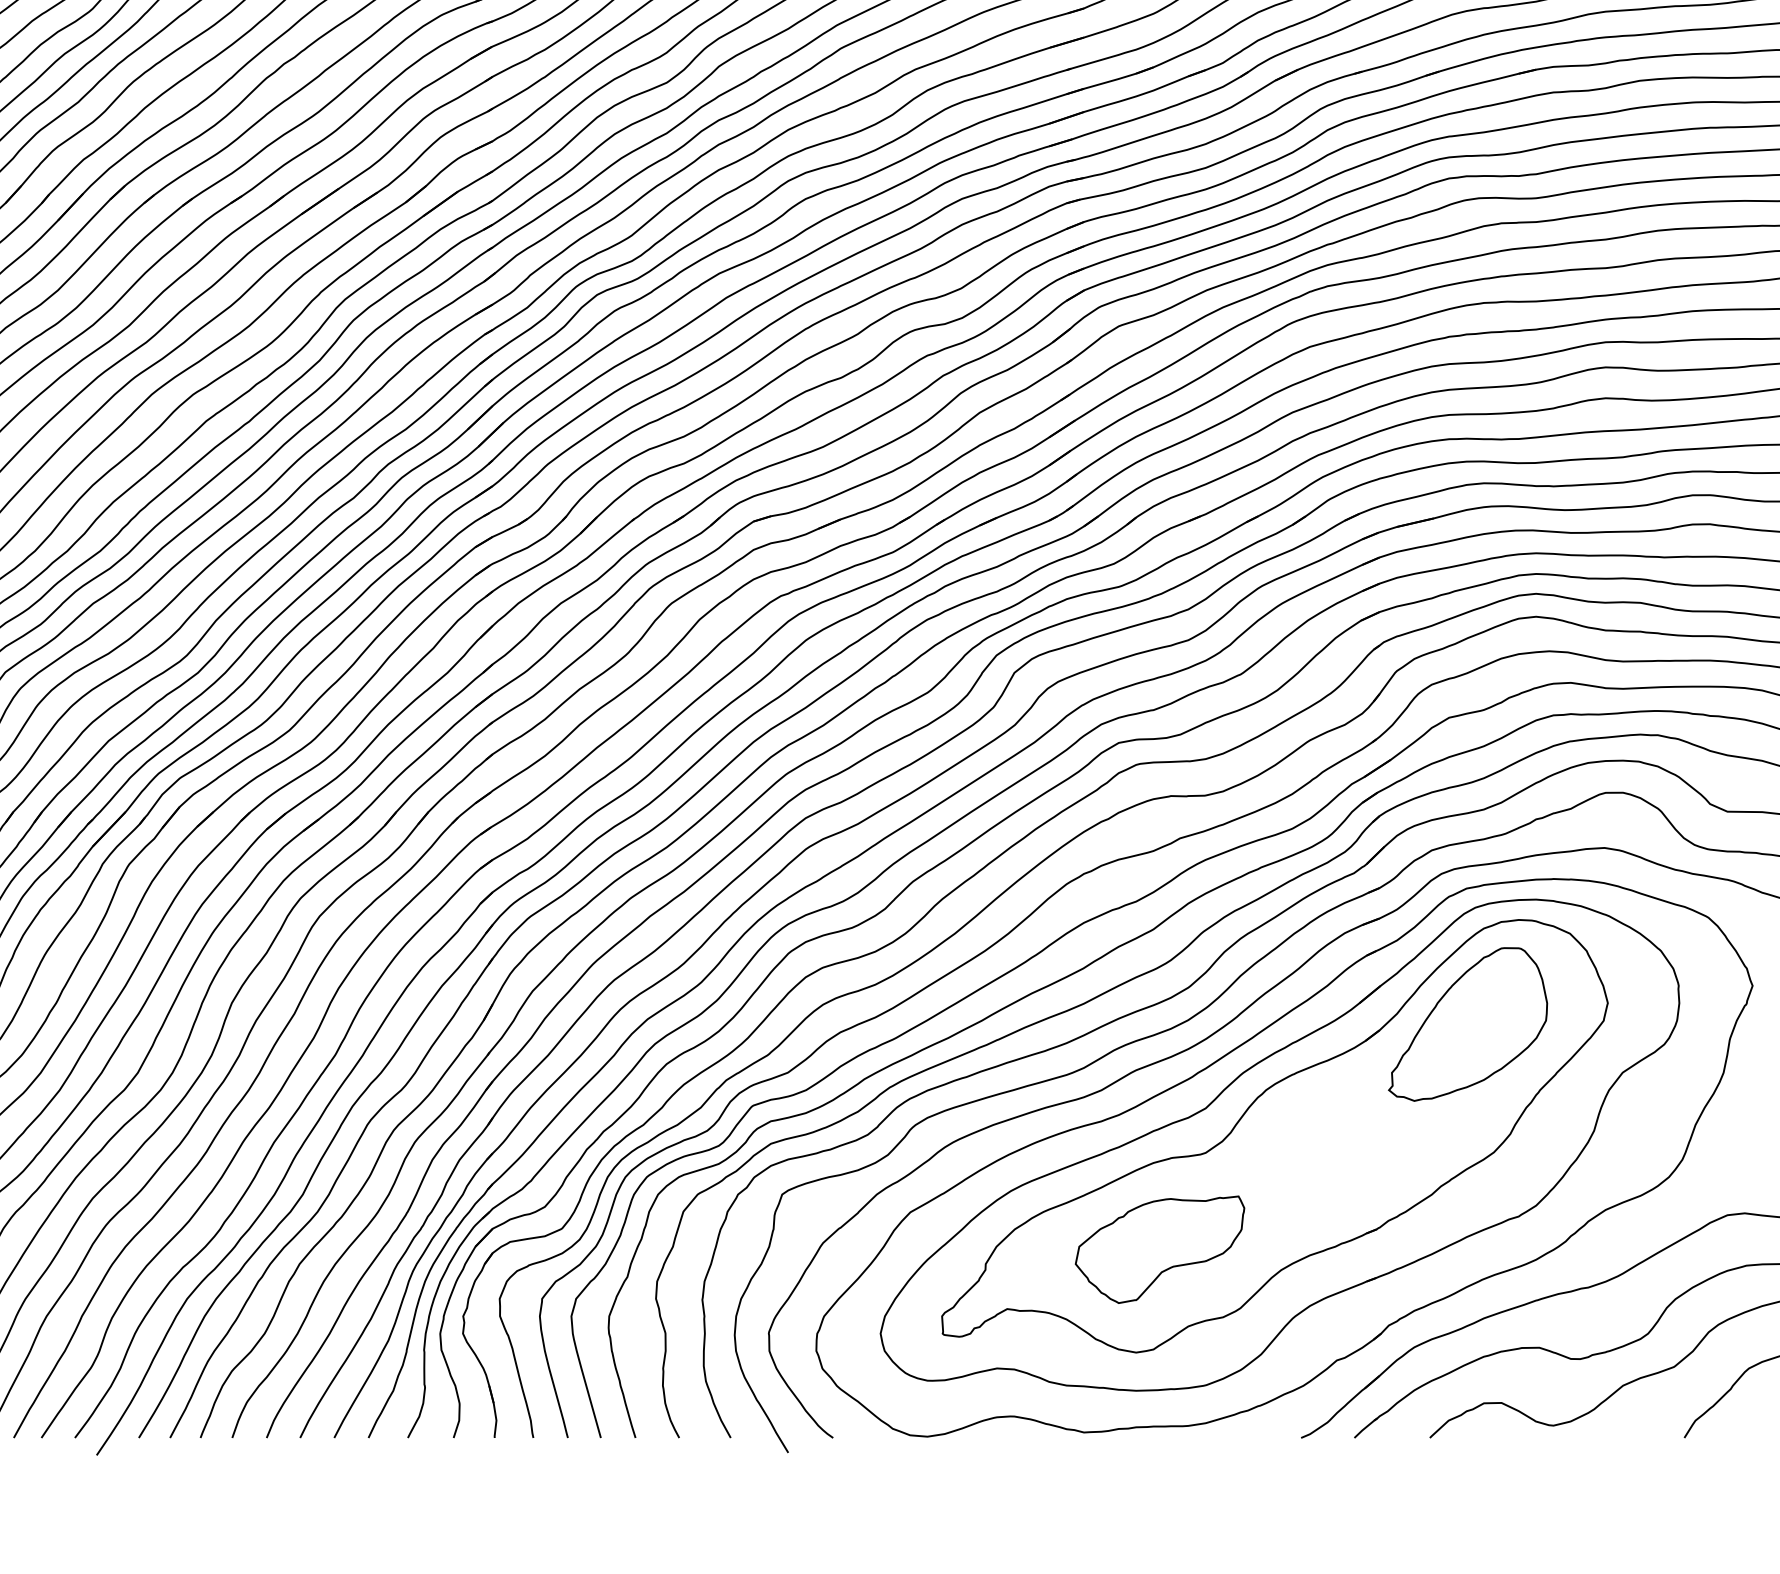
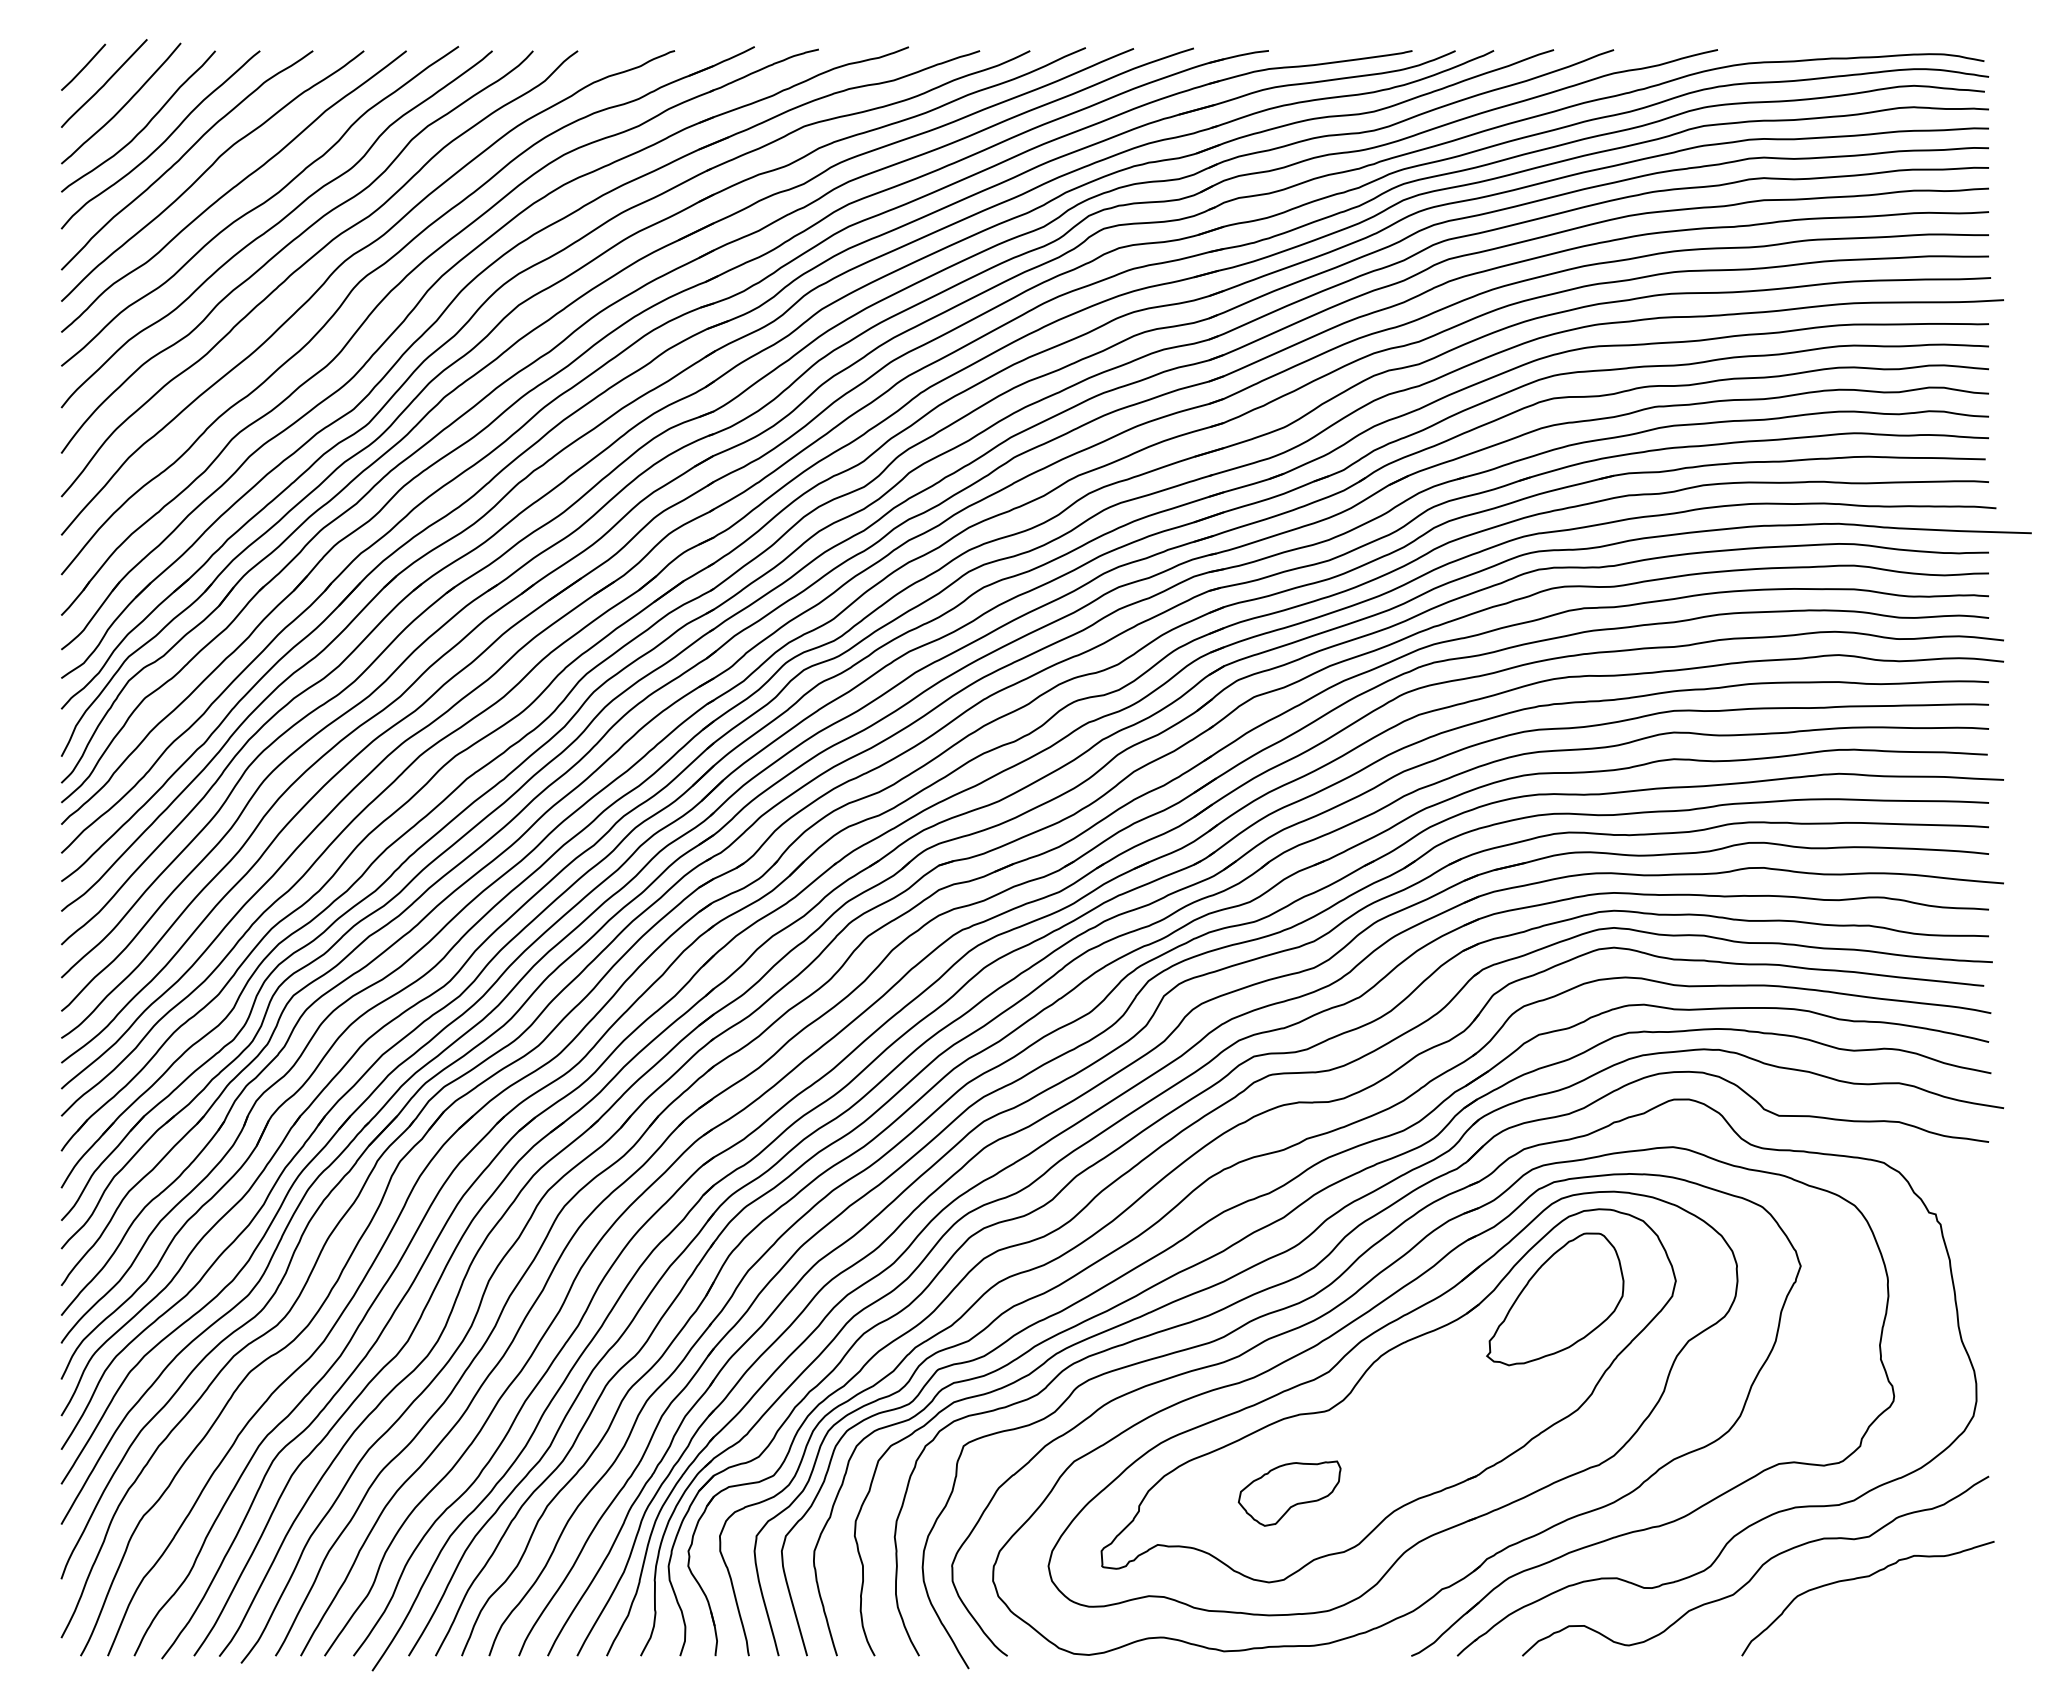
part: (1159, 1249) -> (1289, 1493), size x0.7

